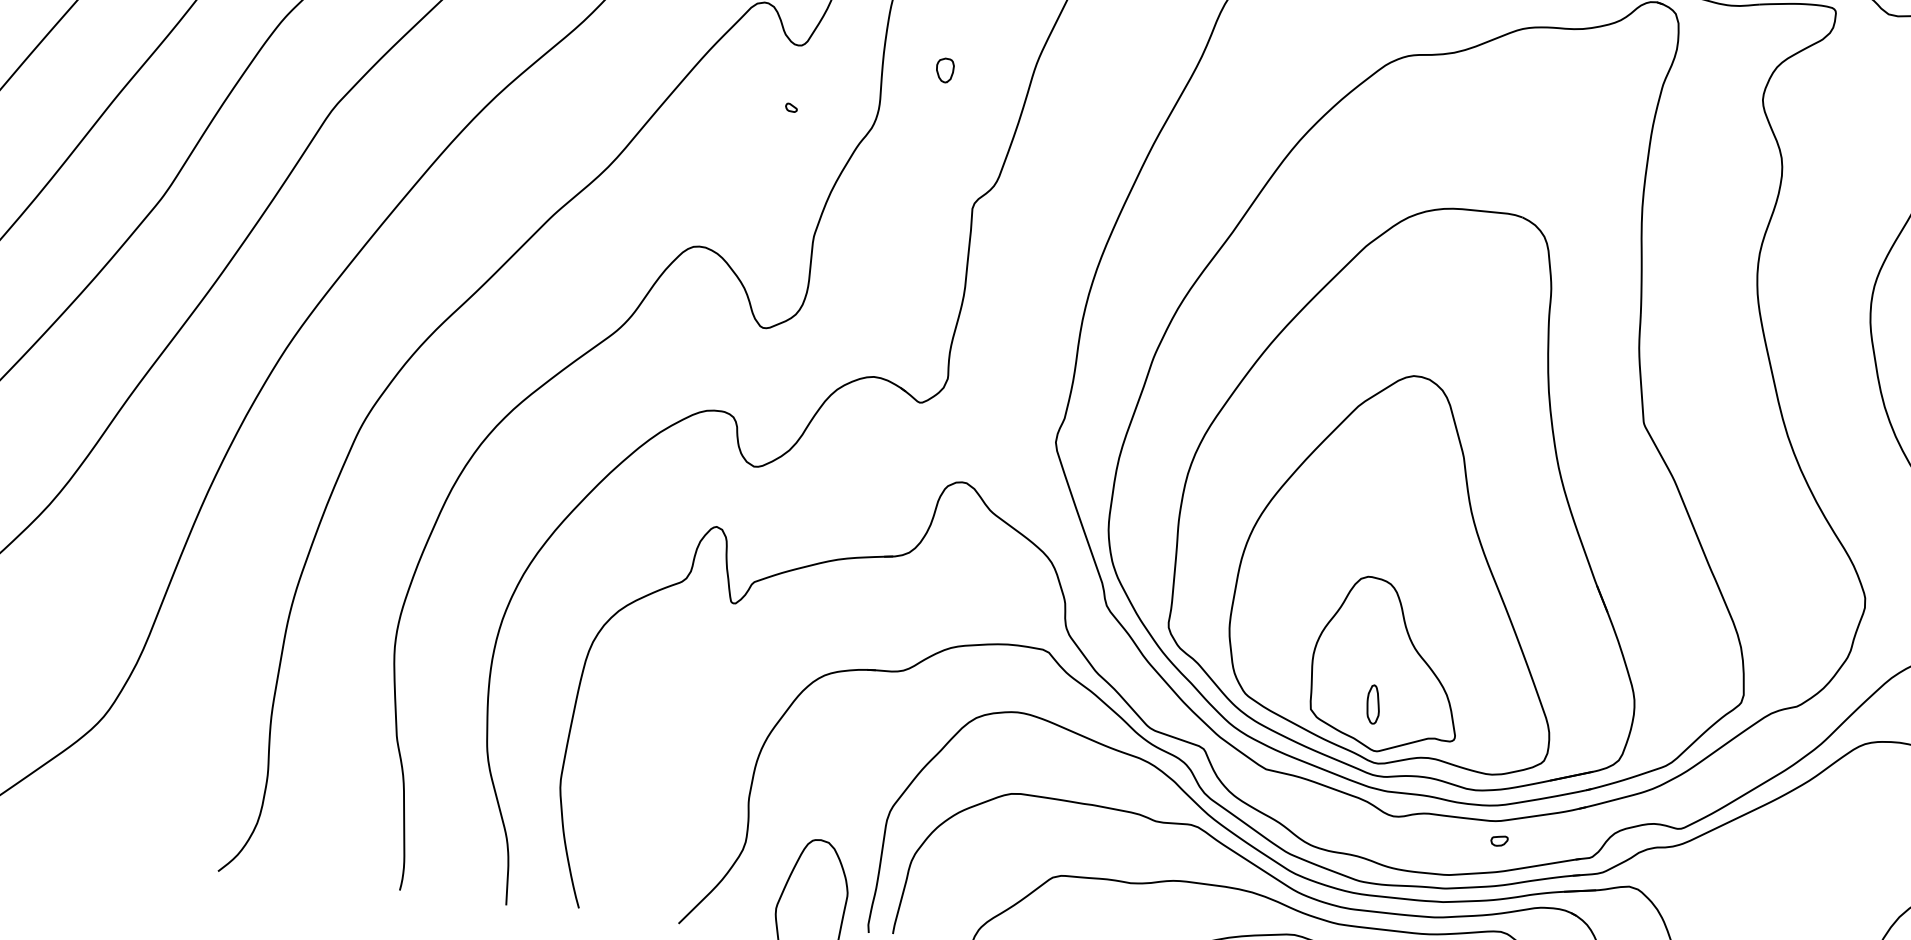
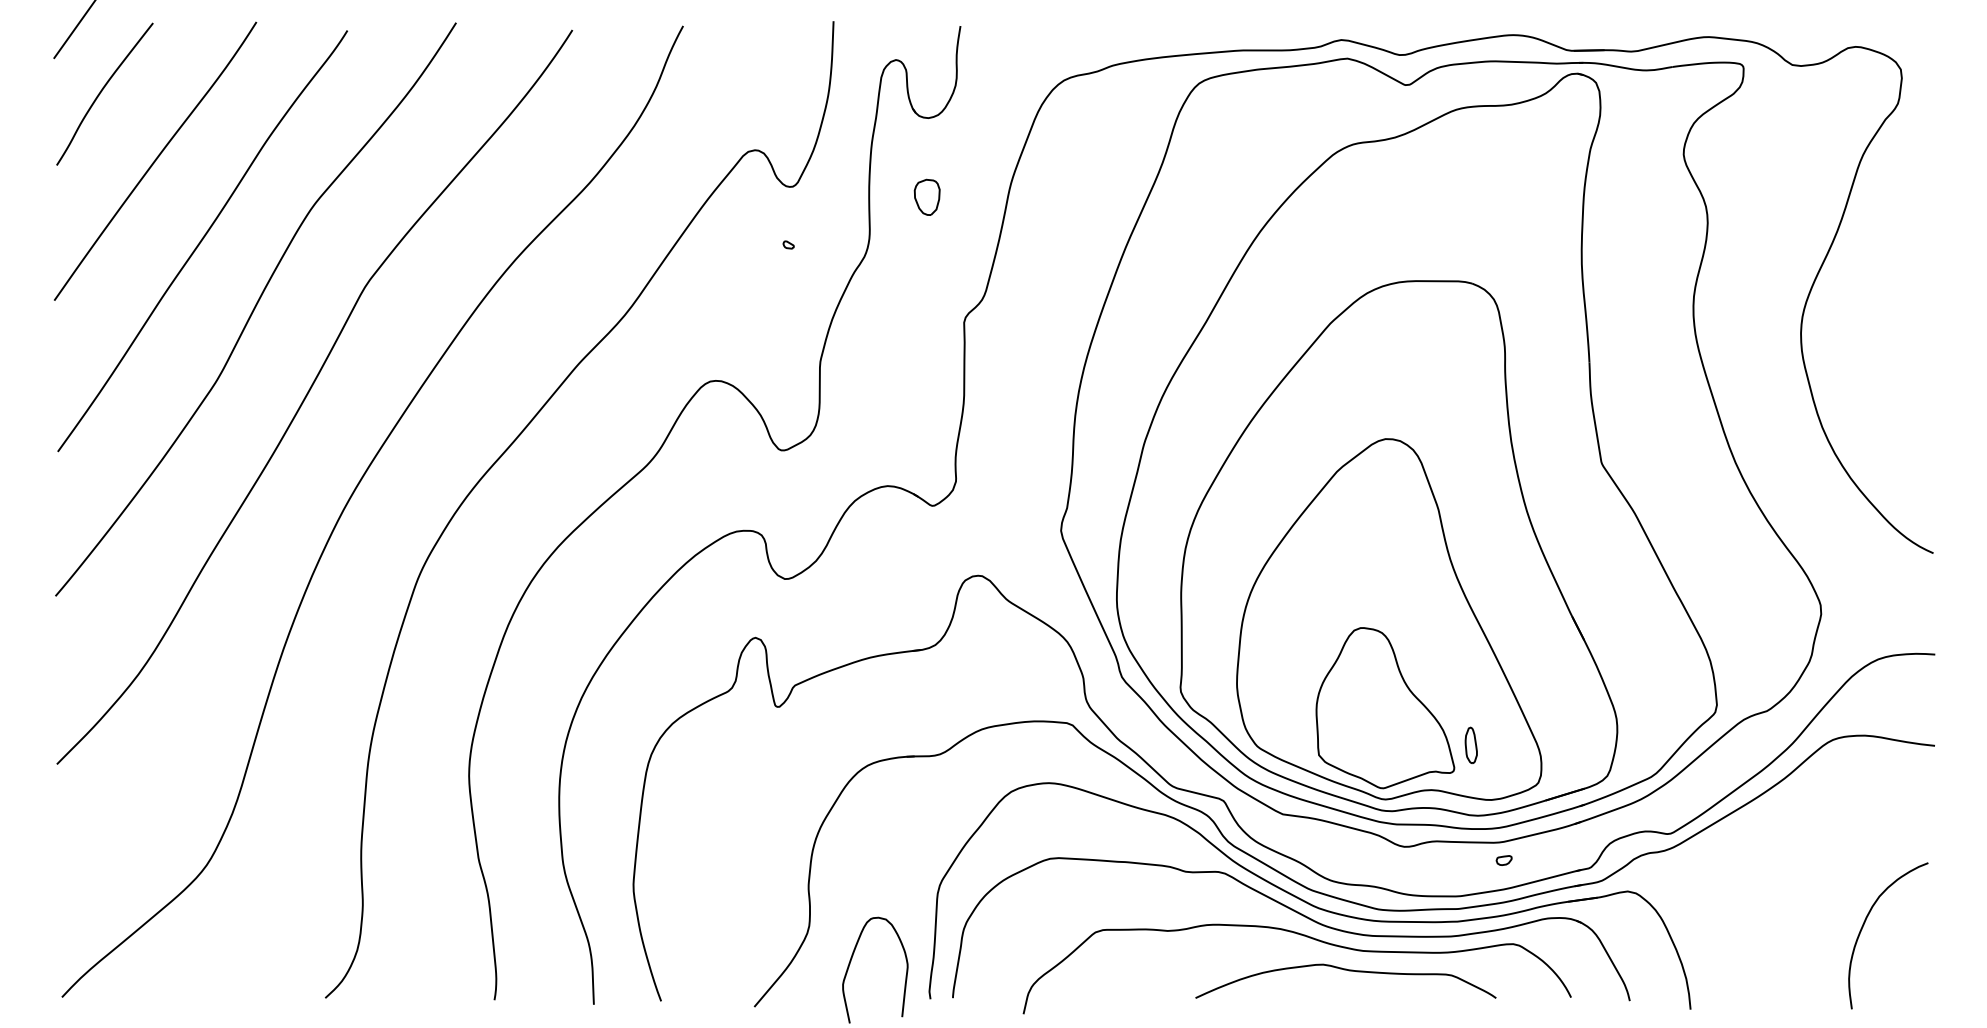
part: (944, 70) -> (926, 197), size x1.6
part: (1372, 703) -> (1470, 744), moved

